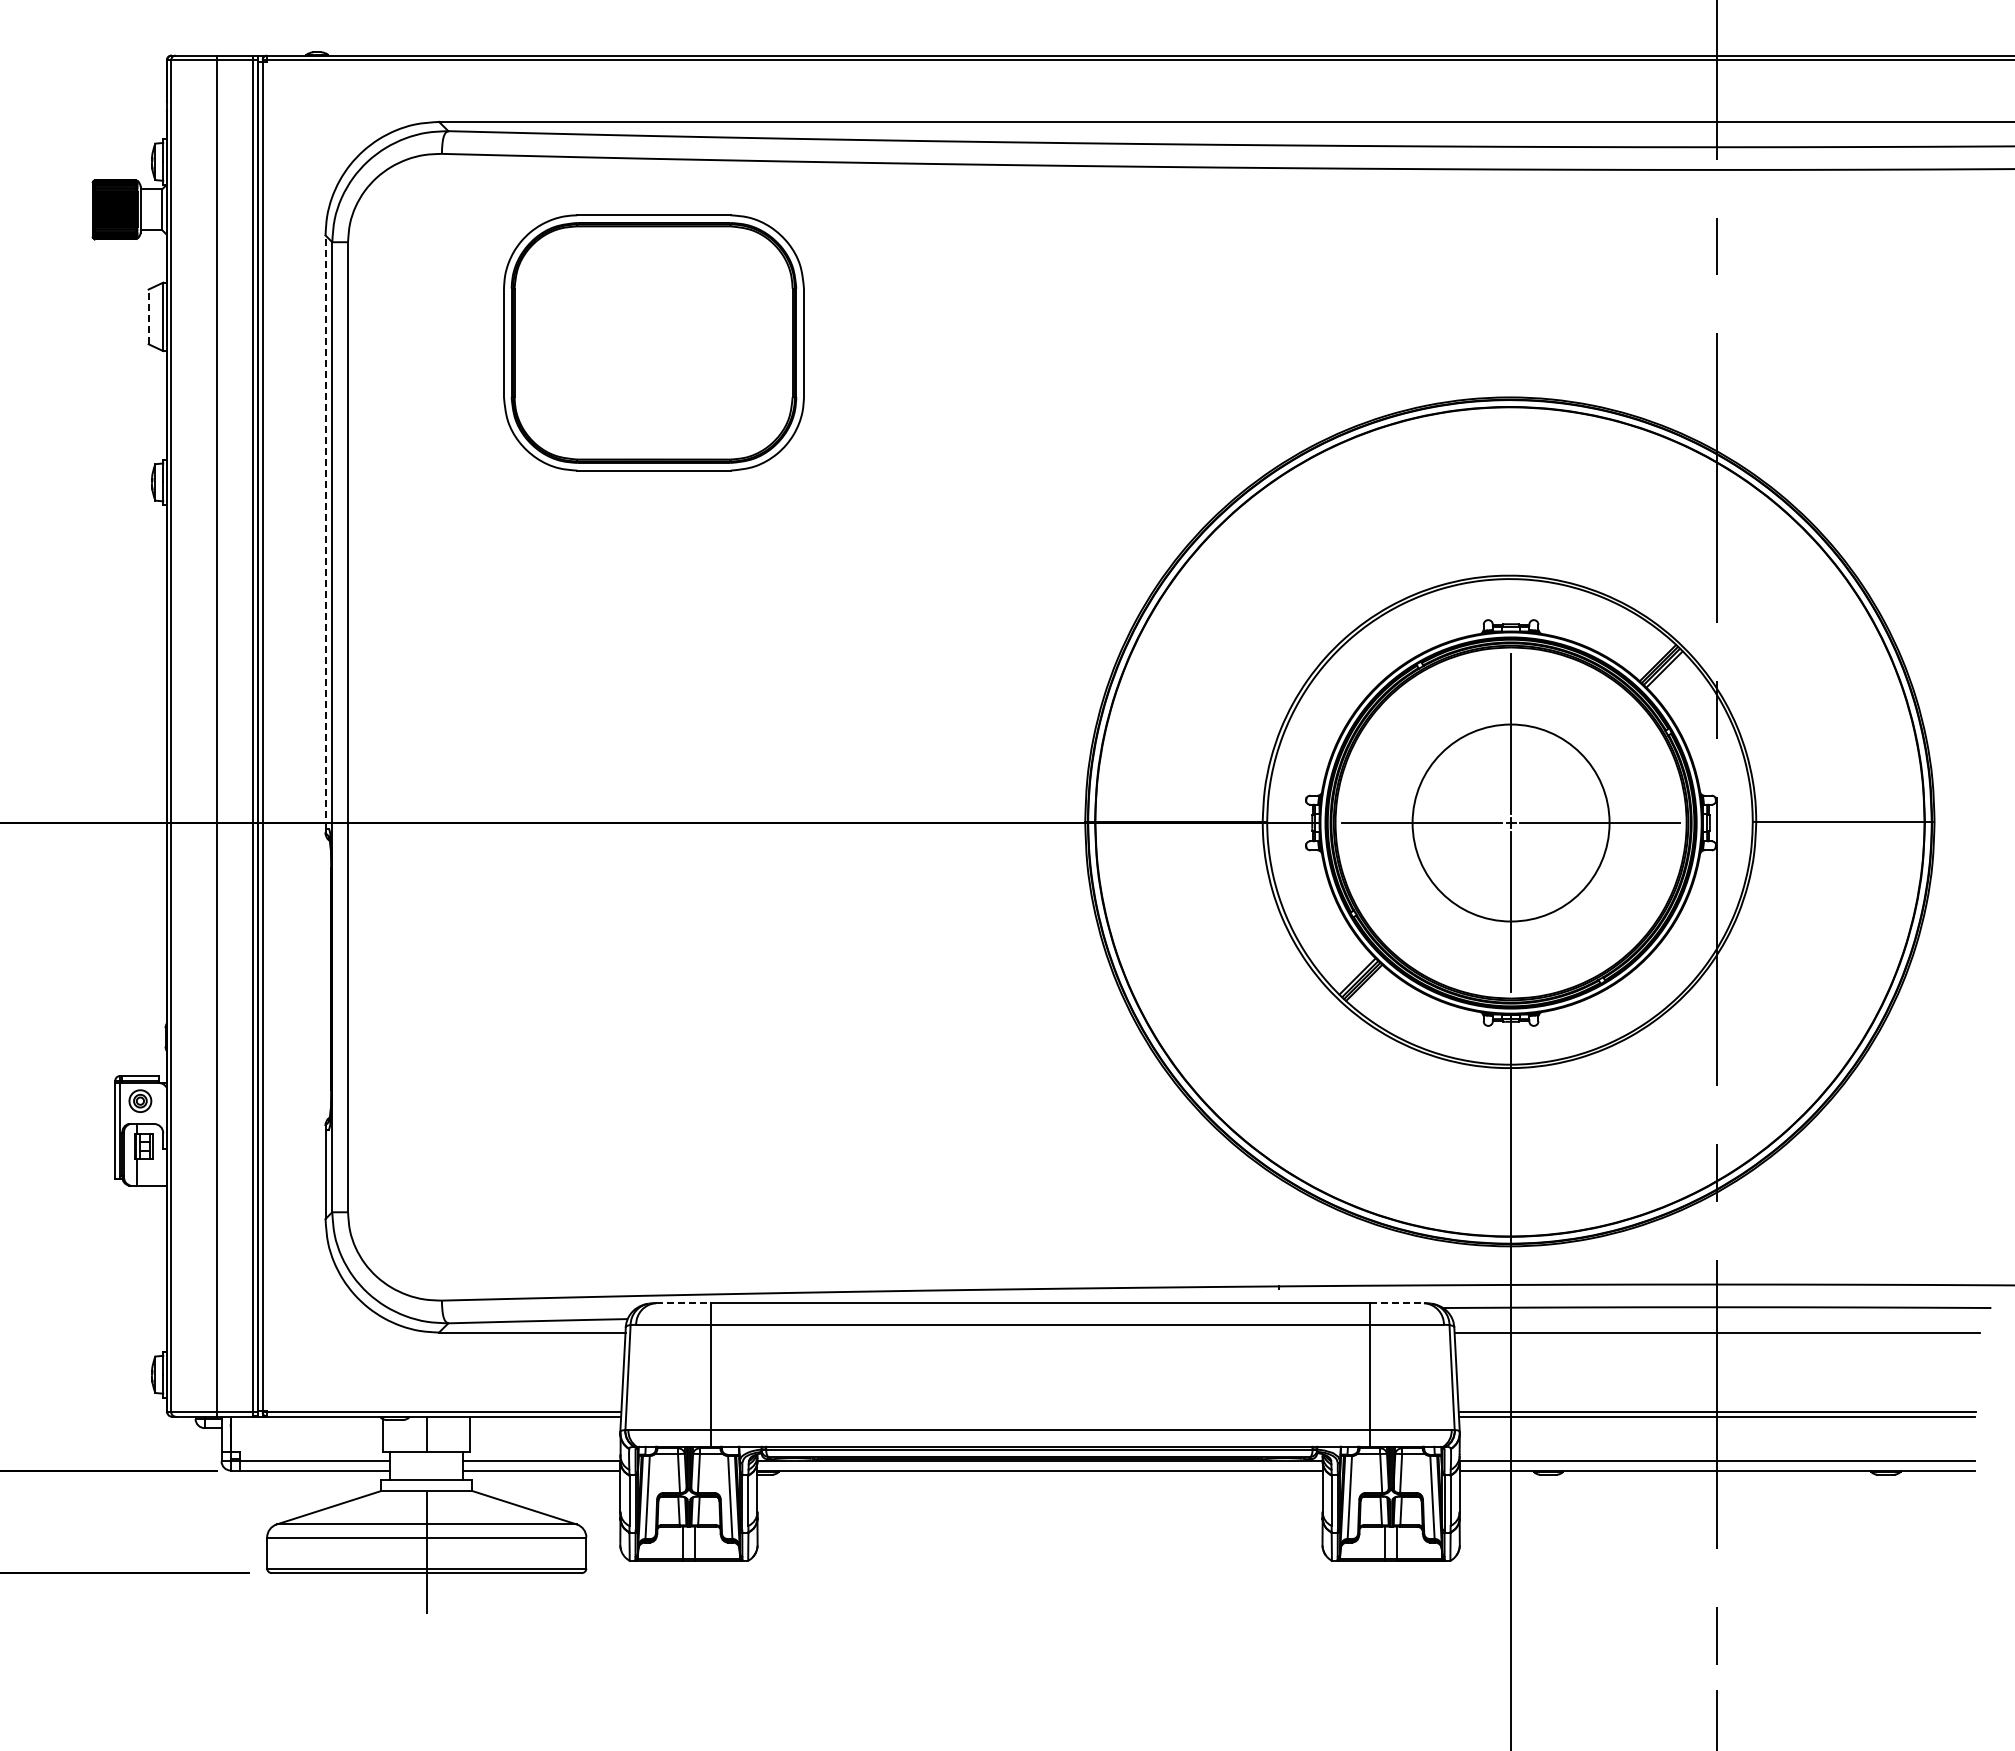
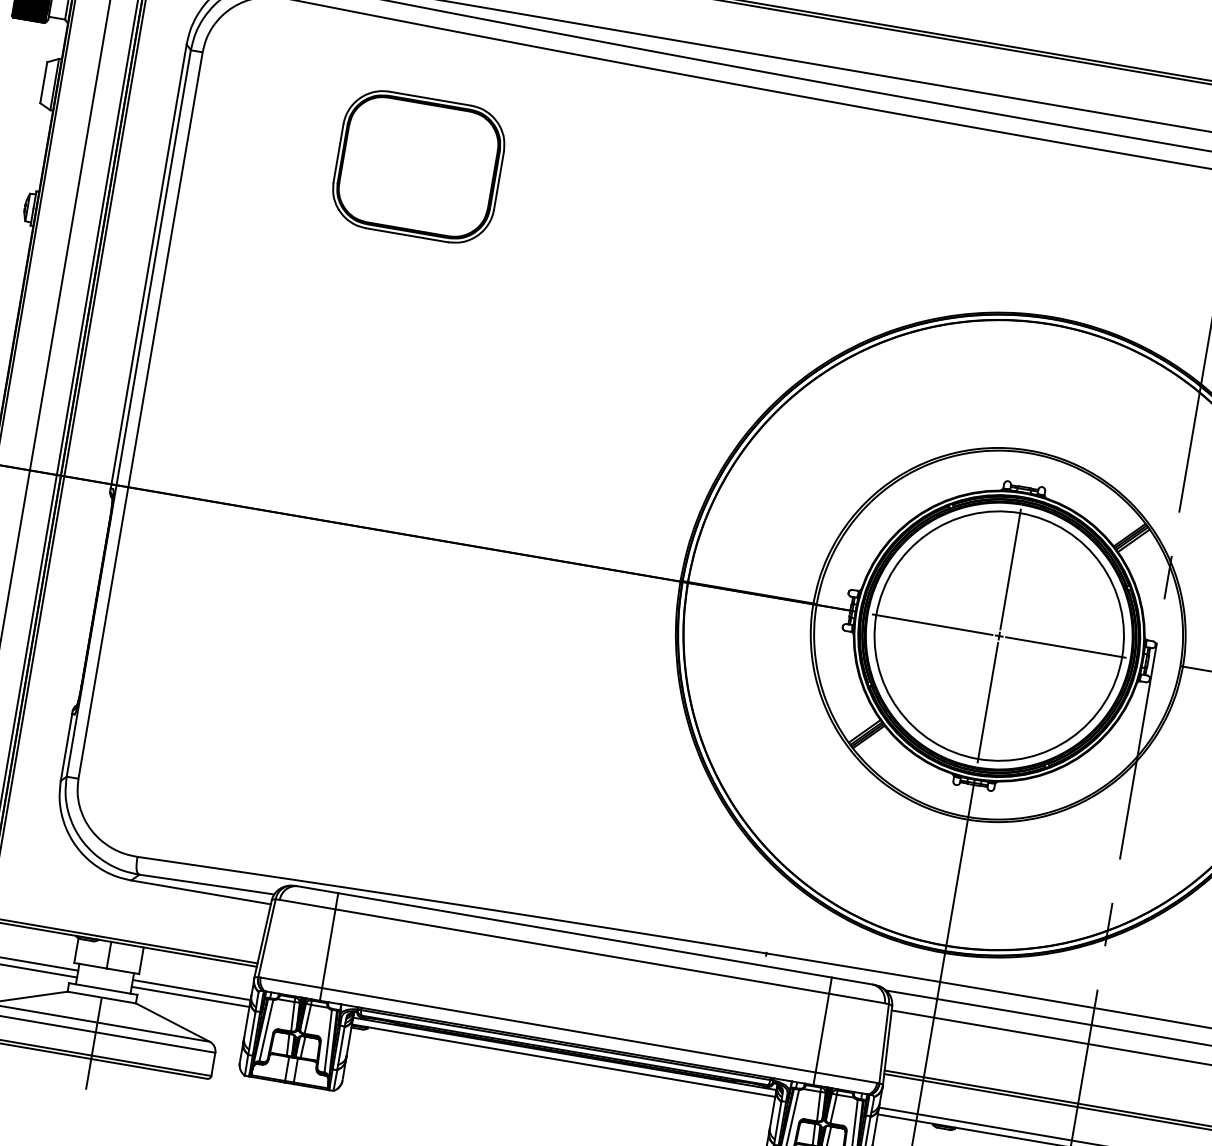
line: (148, 316) -> (43, 82), dashed -> solid
part: (653, 343) -> (418, 167), size x0.71
line: (325, 532) -> (148, 266), dashed -> solid
circle: (1510, 822) -> (998, 635), size x1.67
line: (683, 1303) -> (318, 889), dashed -> solid
line: (1397, 1303) -> (852, 981), dashed -> solid

